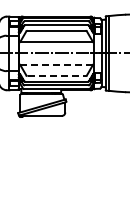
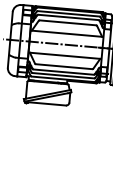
line: (57, 64) -> (65, 55), dashed -> solid
line: (57, 76) -> (64, 67), dashed -> solid

